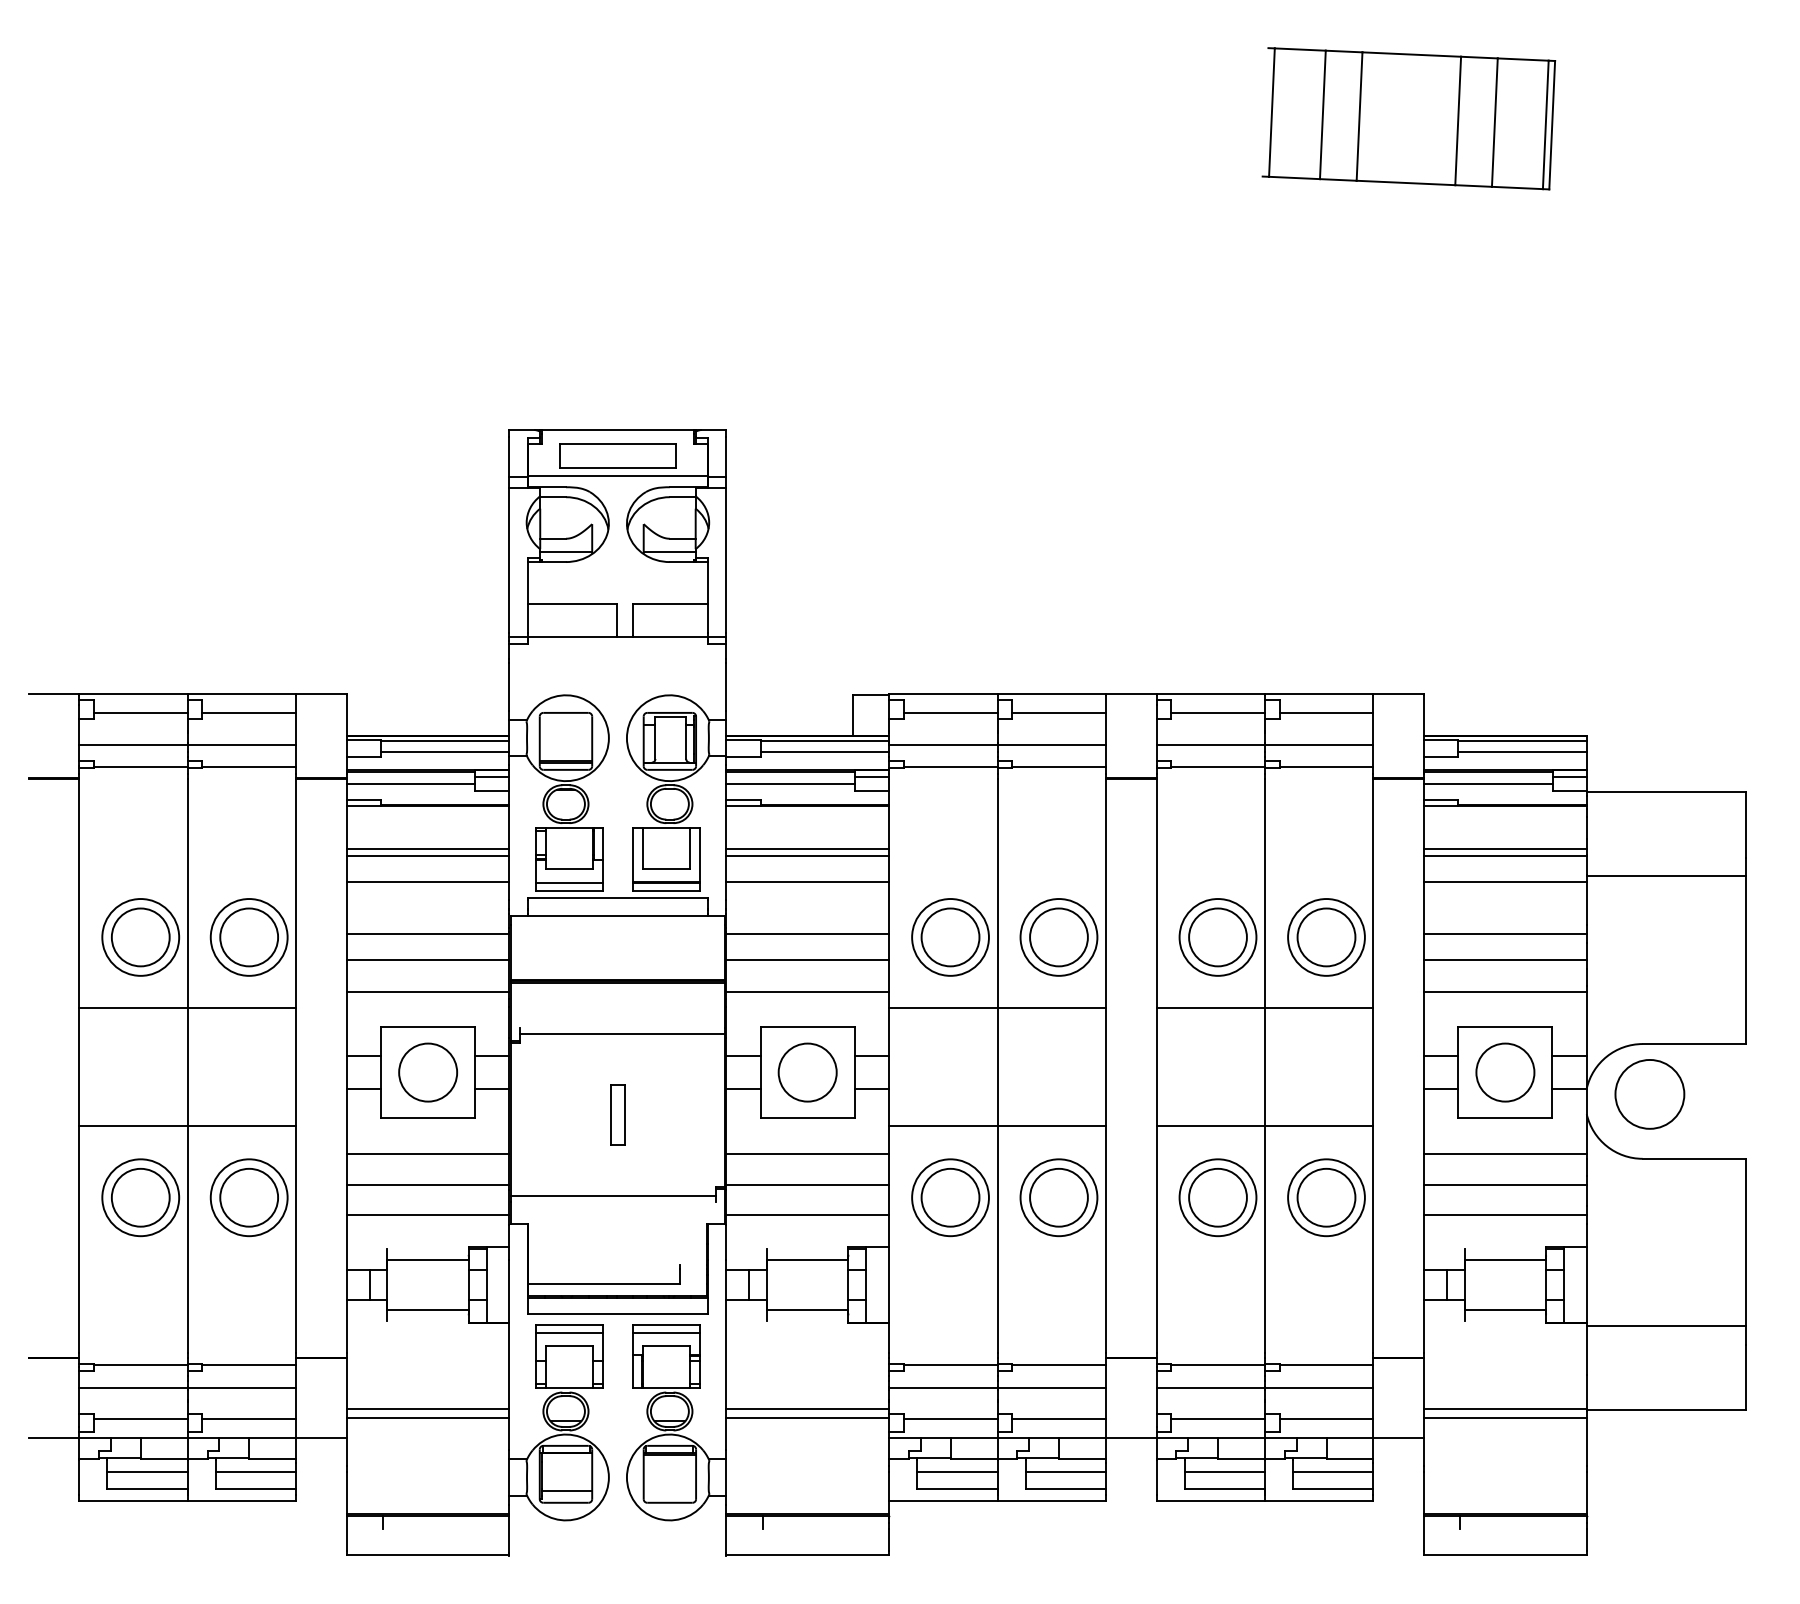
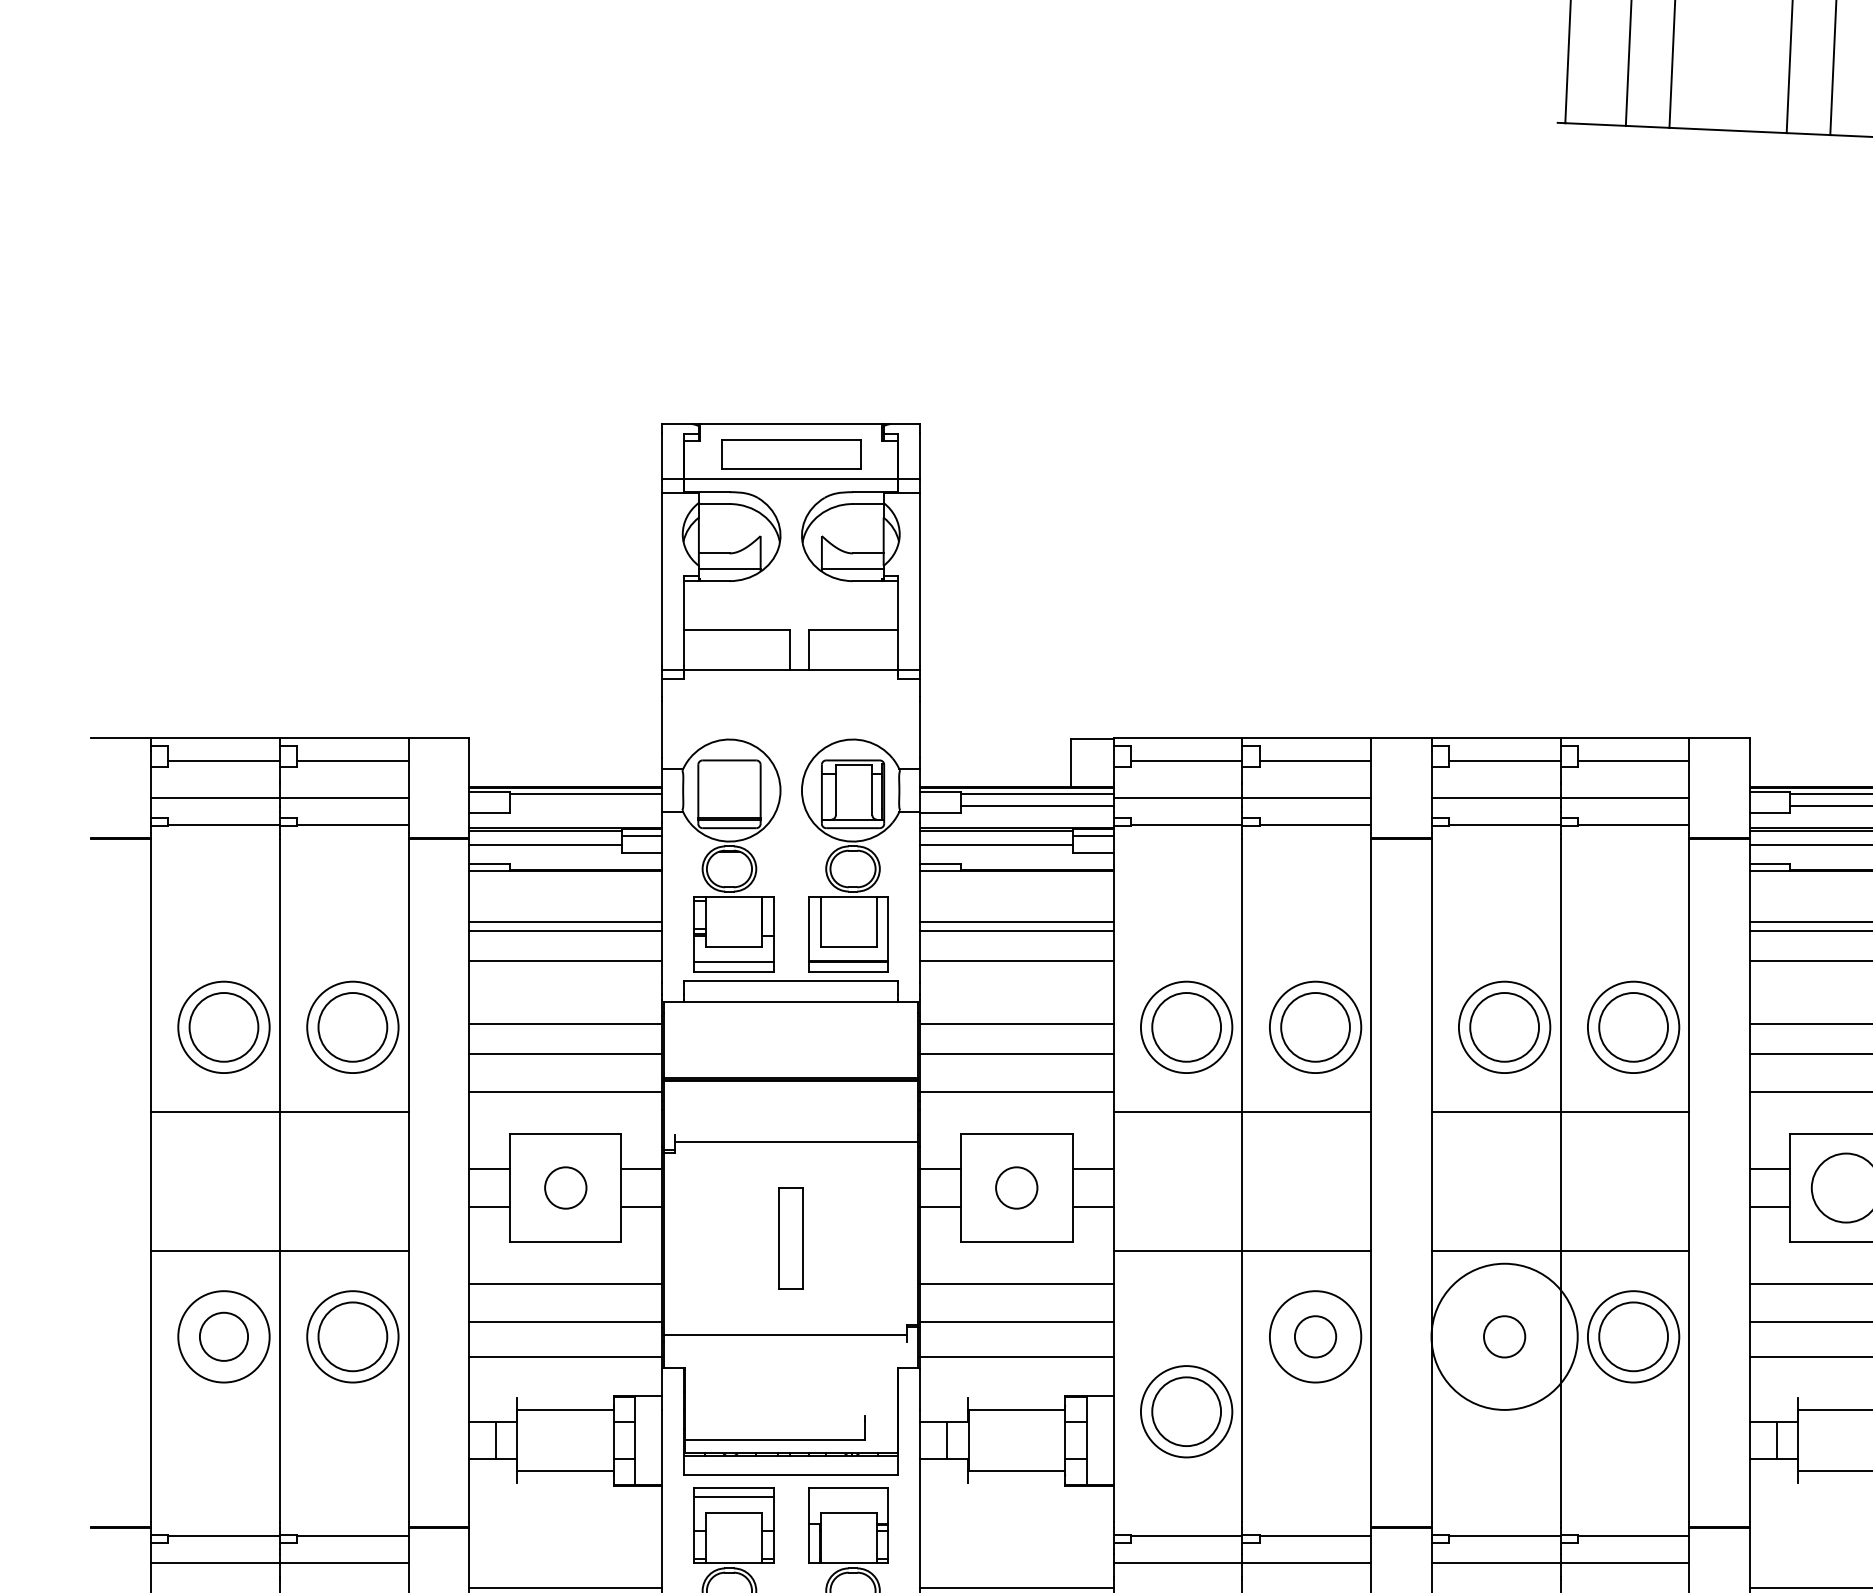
line: (444, 751) -> (585, 806), removed
circle: (428, 1072) -> (566, 1187), size x0.6
circle: (807, 1072) -> (1016, 1187), size x0.6
part: (617, 1114) -> (790, 1237), size x1.4
circle: (140, 1197) -> (223, 1336), size x0.7
part: (950, 1197) -> (1186, 1411), moved
circle: (1058, 1197) -> (1314, 1336), size x0.6
circle: (1217, 1197) -> (1504, 1336), size x0.6
circle: (1217, 1197) -> (1504, 1336), size x1.6
line: (665, 1332) -> (847, 1497), removed

